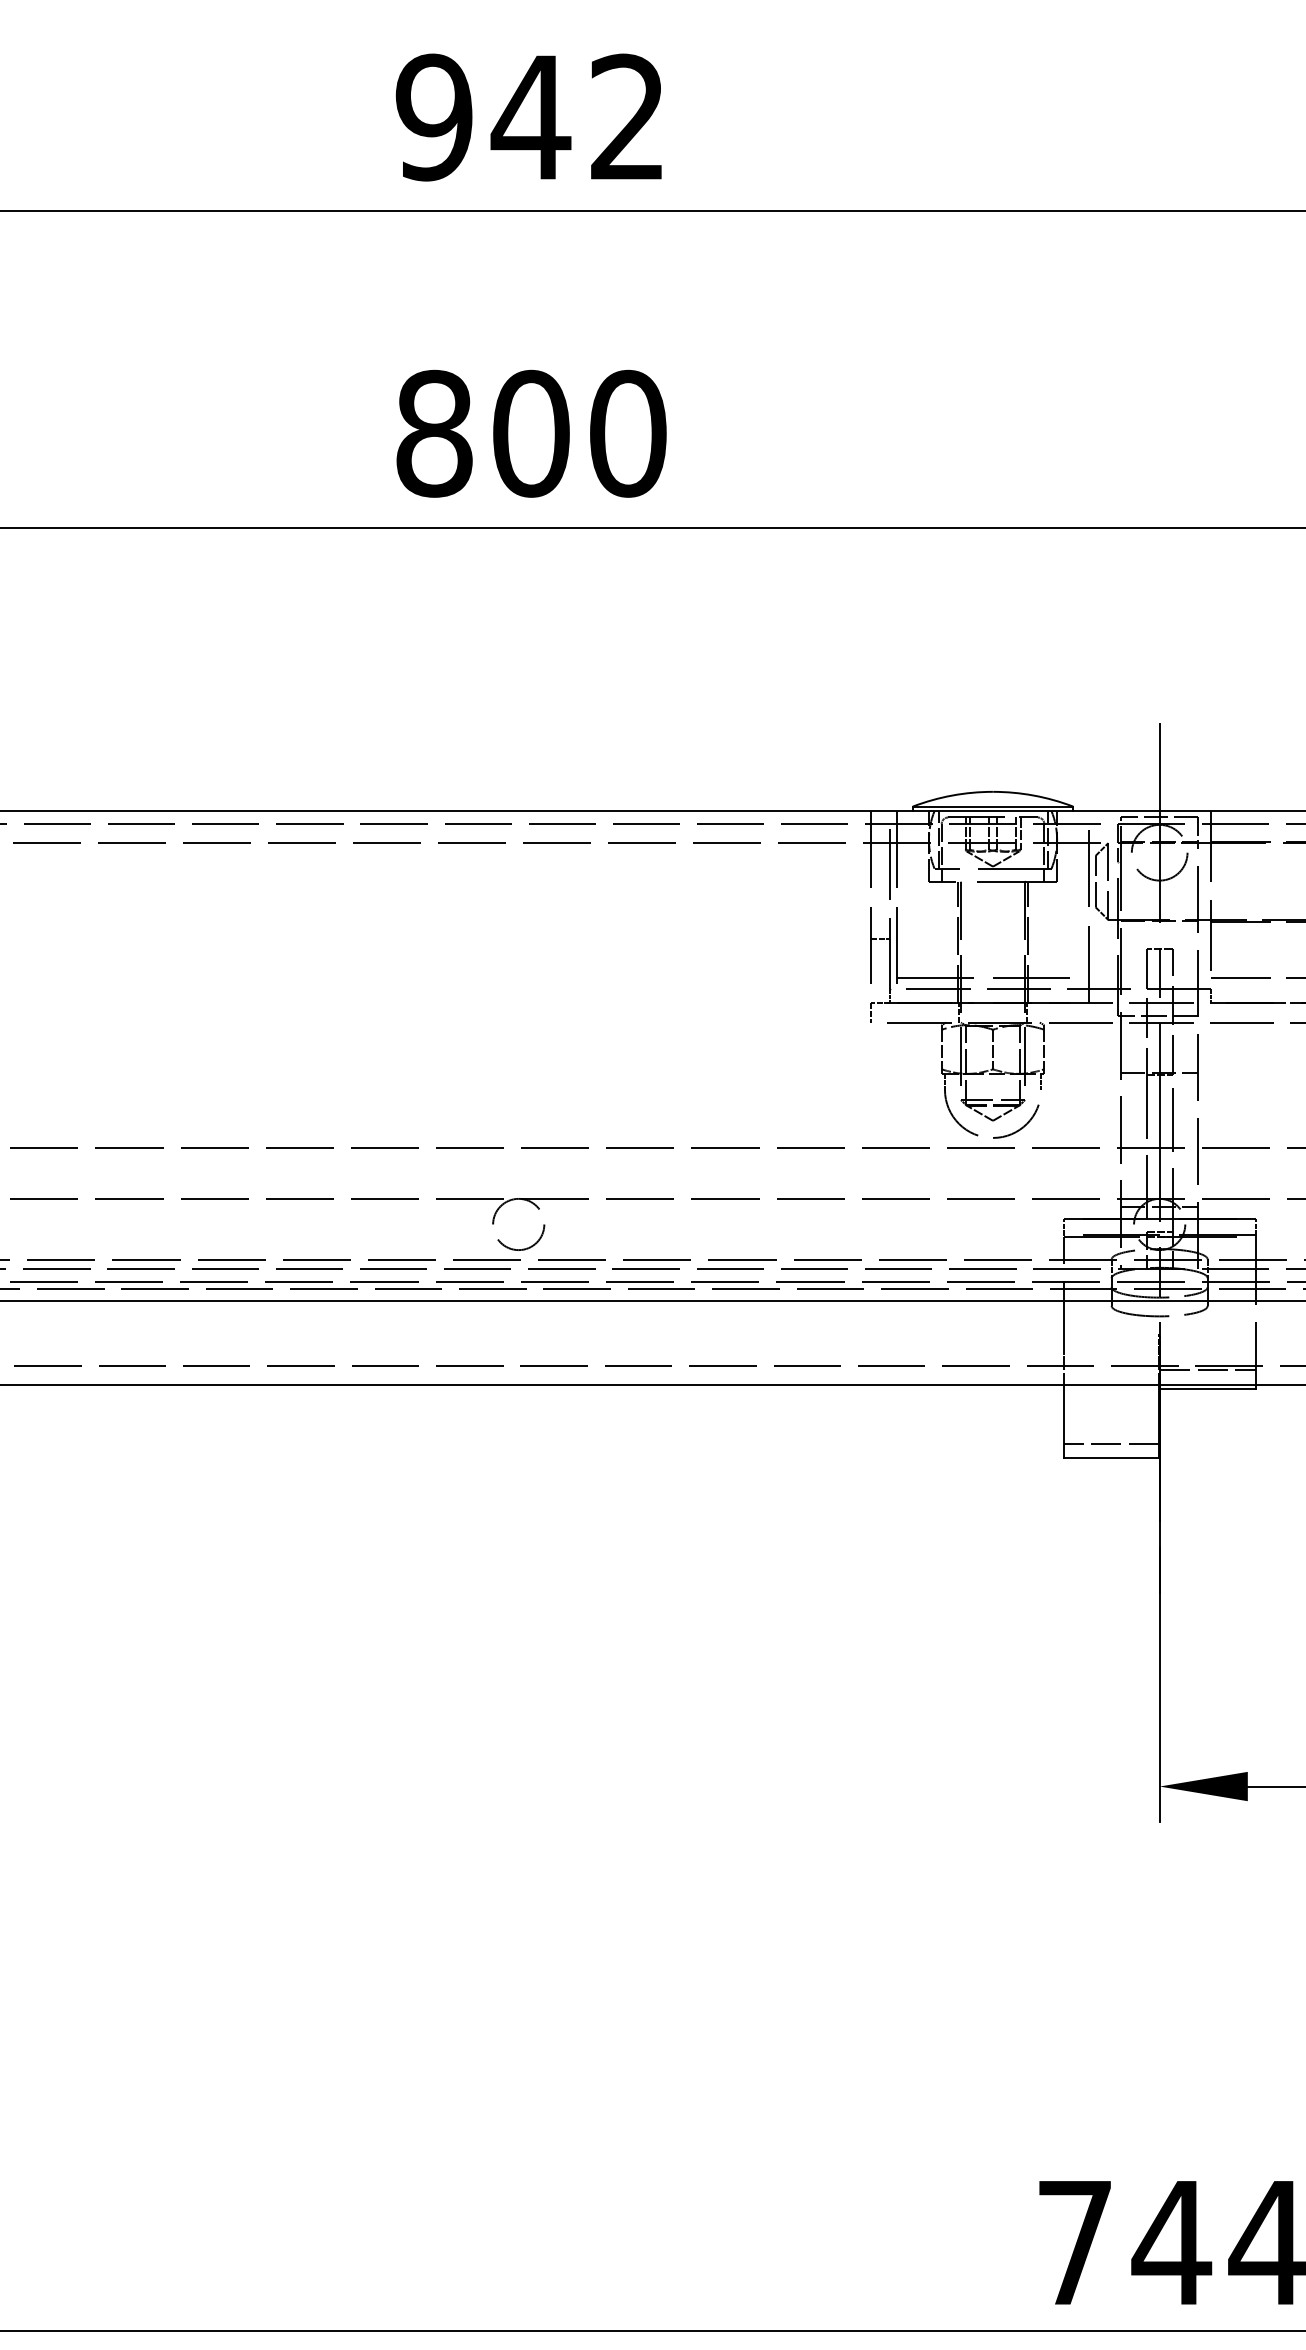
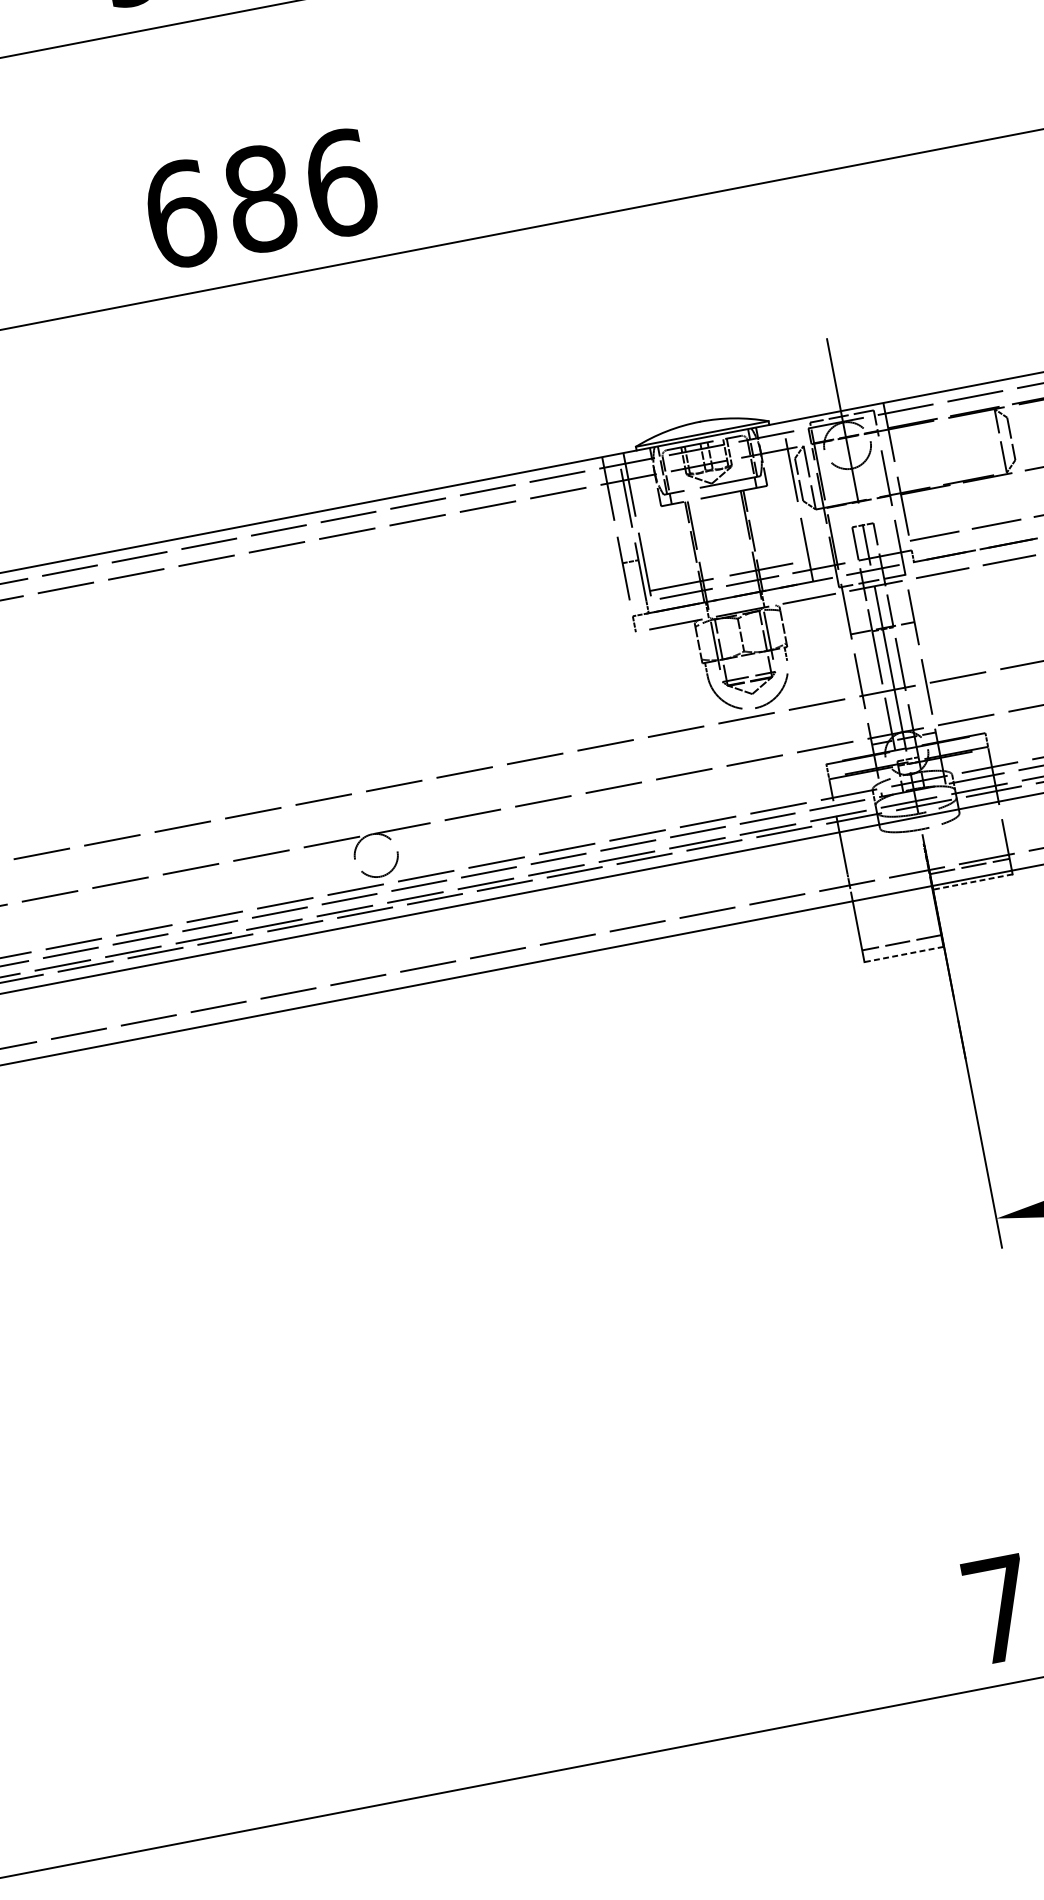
text: (531, 433) -> (260, 198), 800 -> 686
line: (1207, 1389) -> (972, 882), solid -> dashed
line: (1111, 1458) -> (904, 954), solid -> dashed

